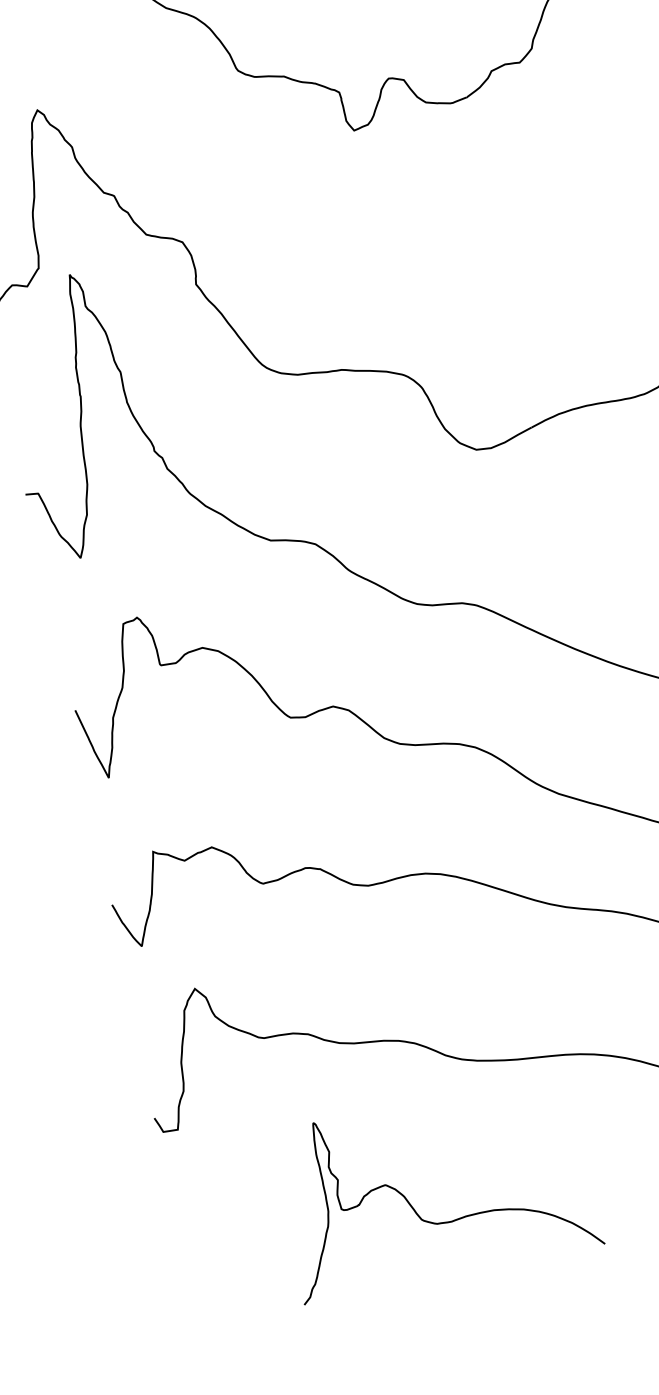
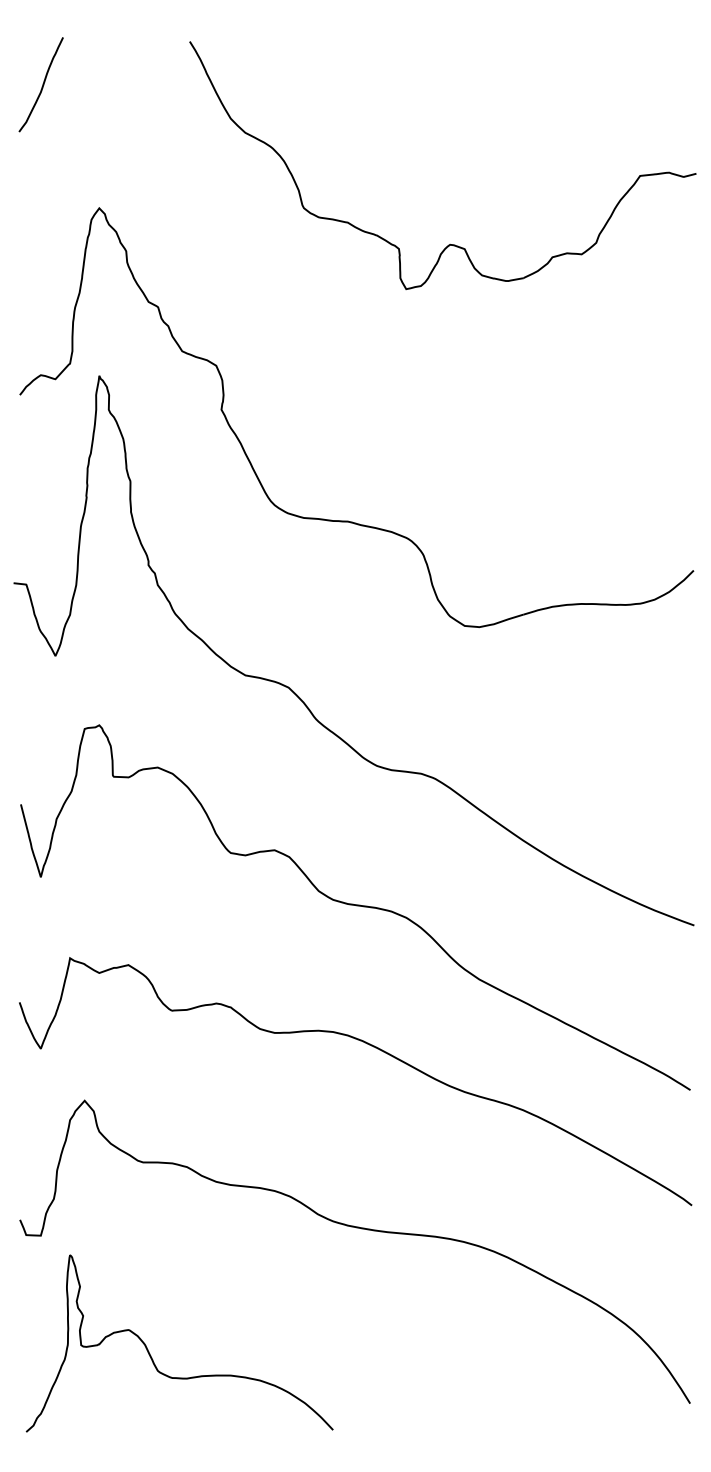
curve: (413, 1207) -> (152, 1357), moved

